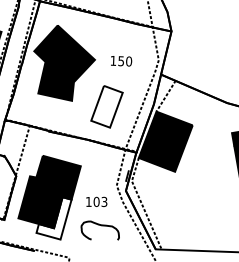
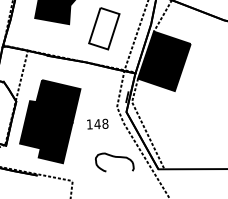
text: (100, 201) -> (101, 123), 103 -> 148
fill: (53, 218) -> (55, 142), added
curve: (101, 226) -> (115, 158), moved

